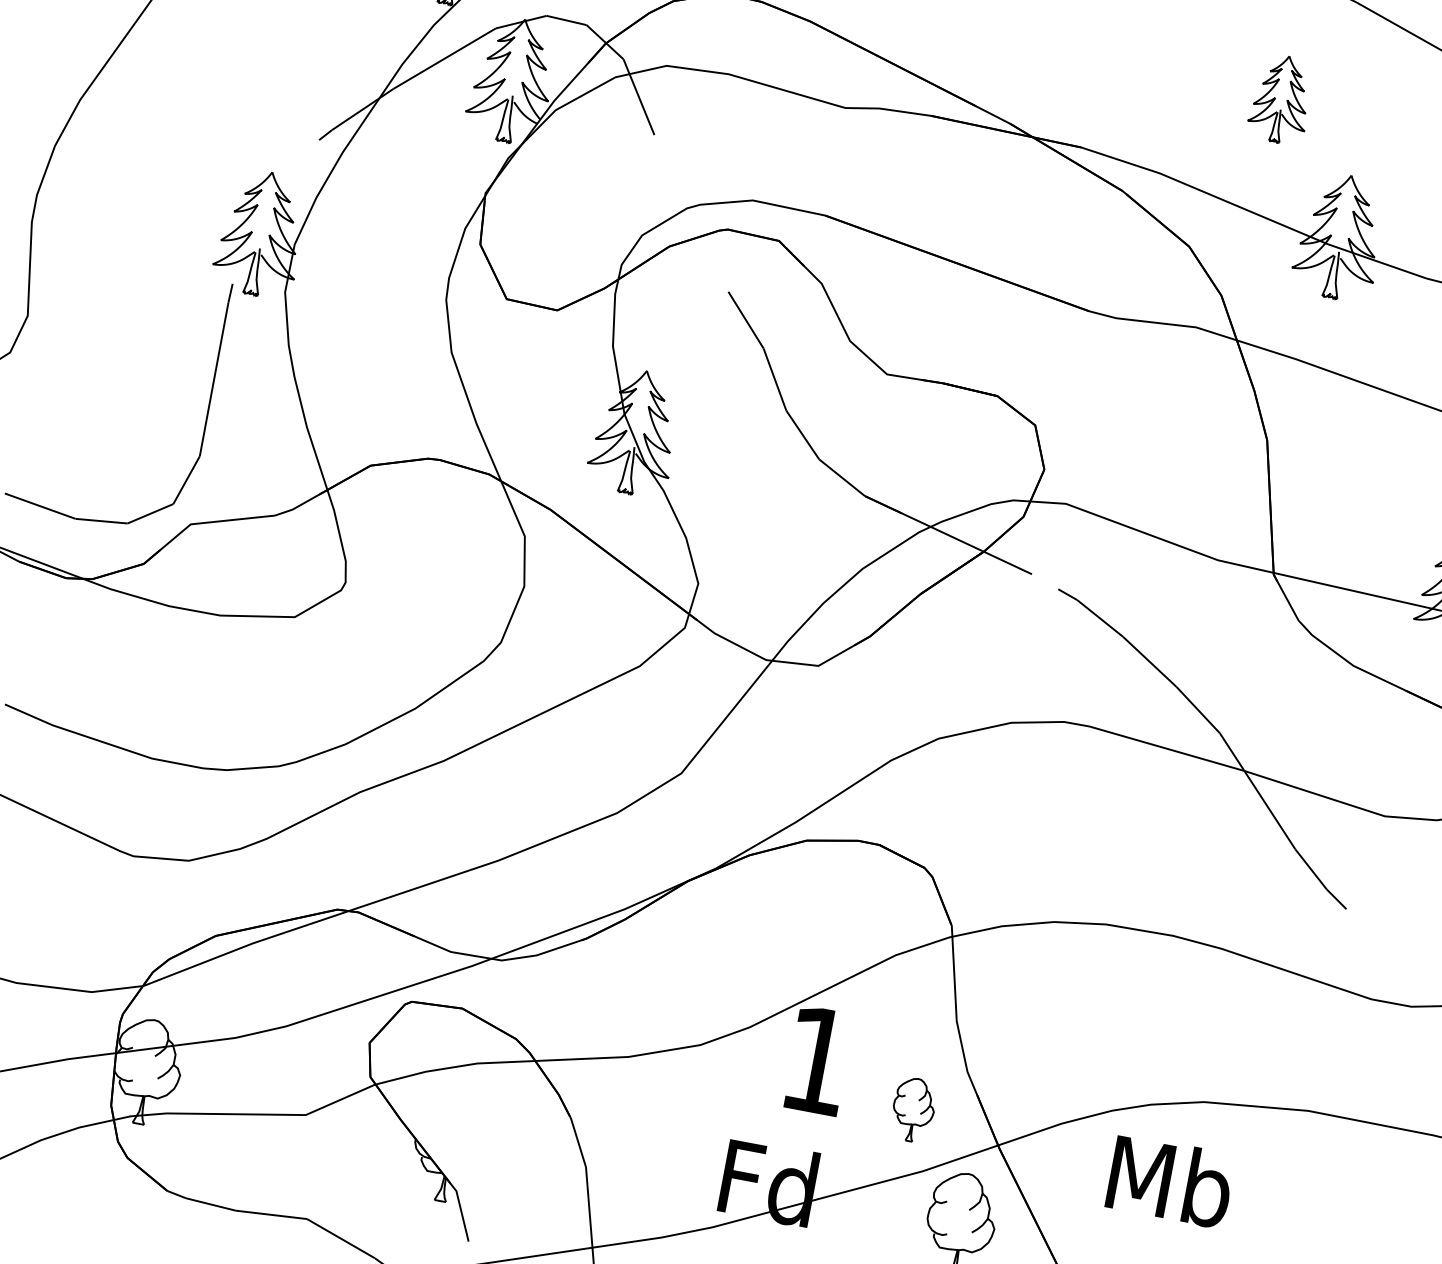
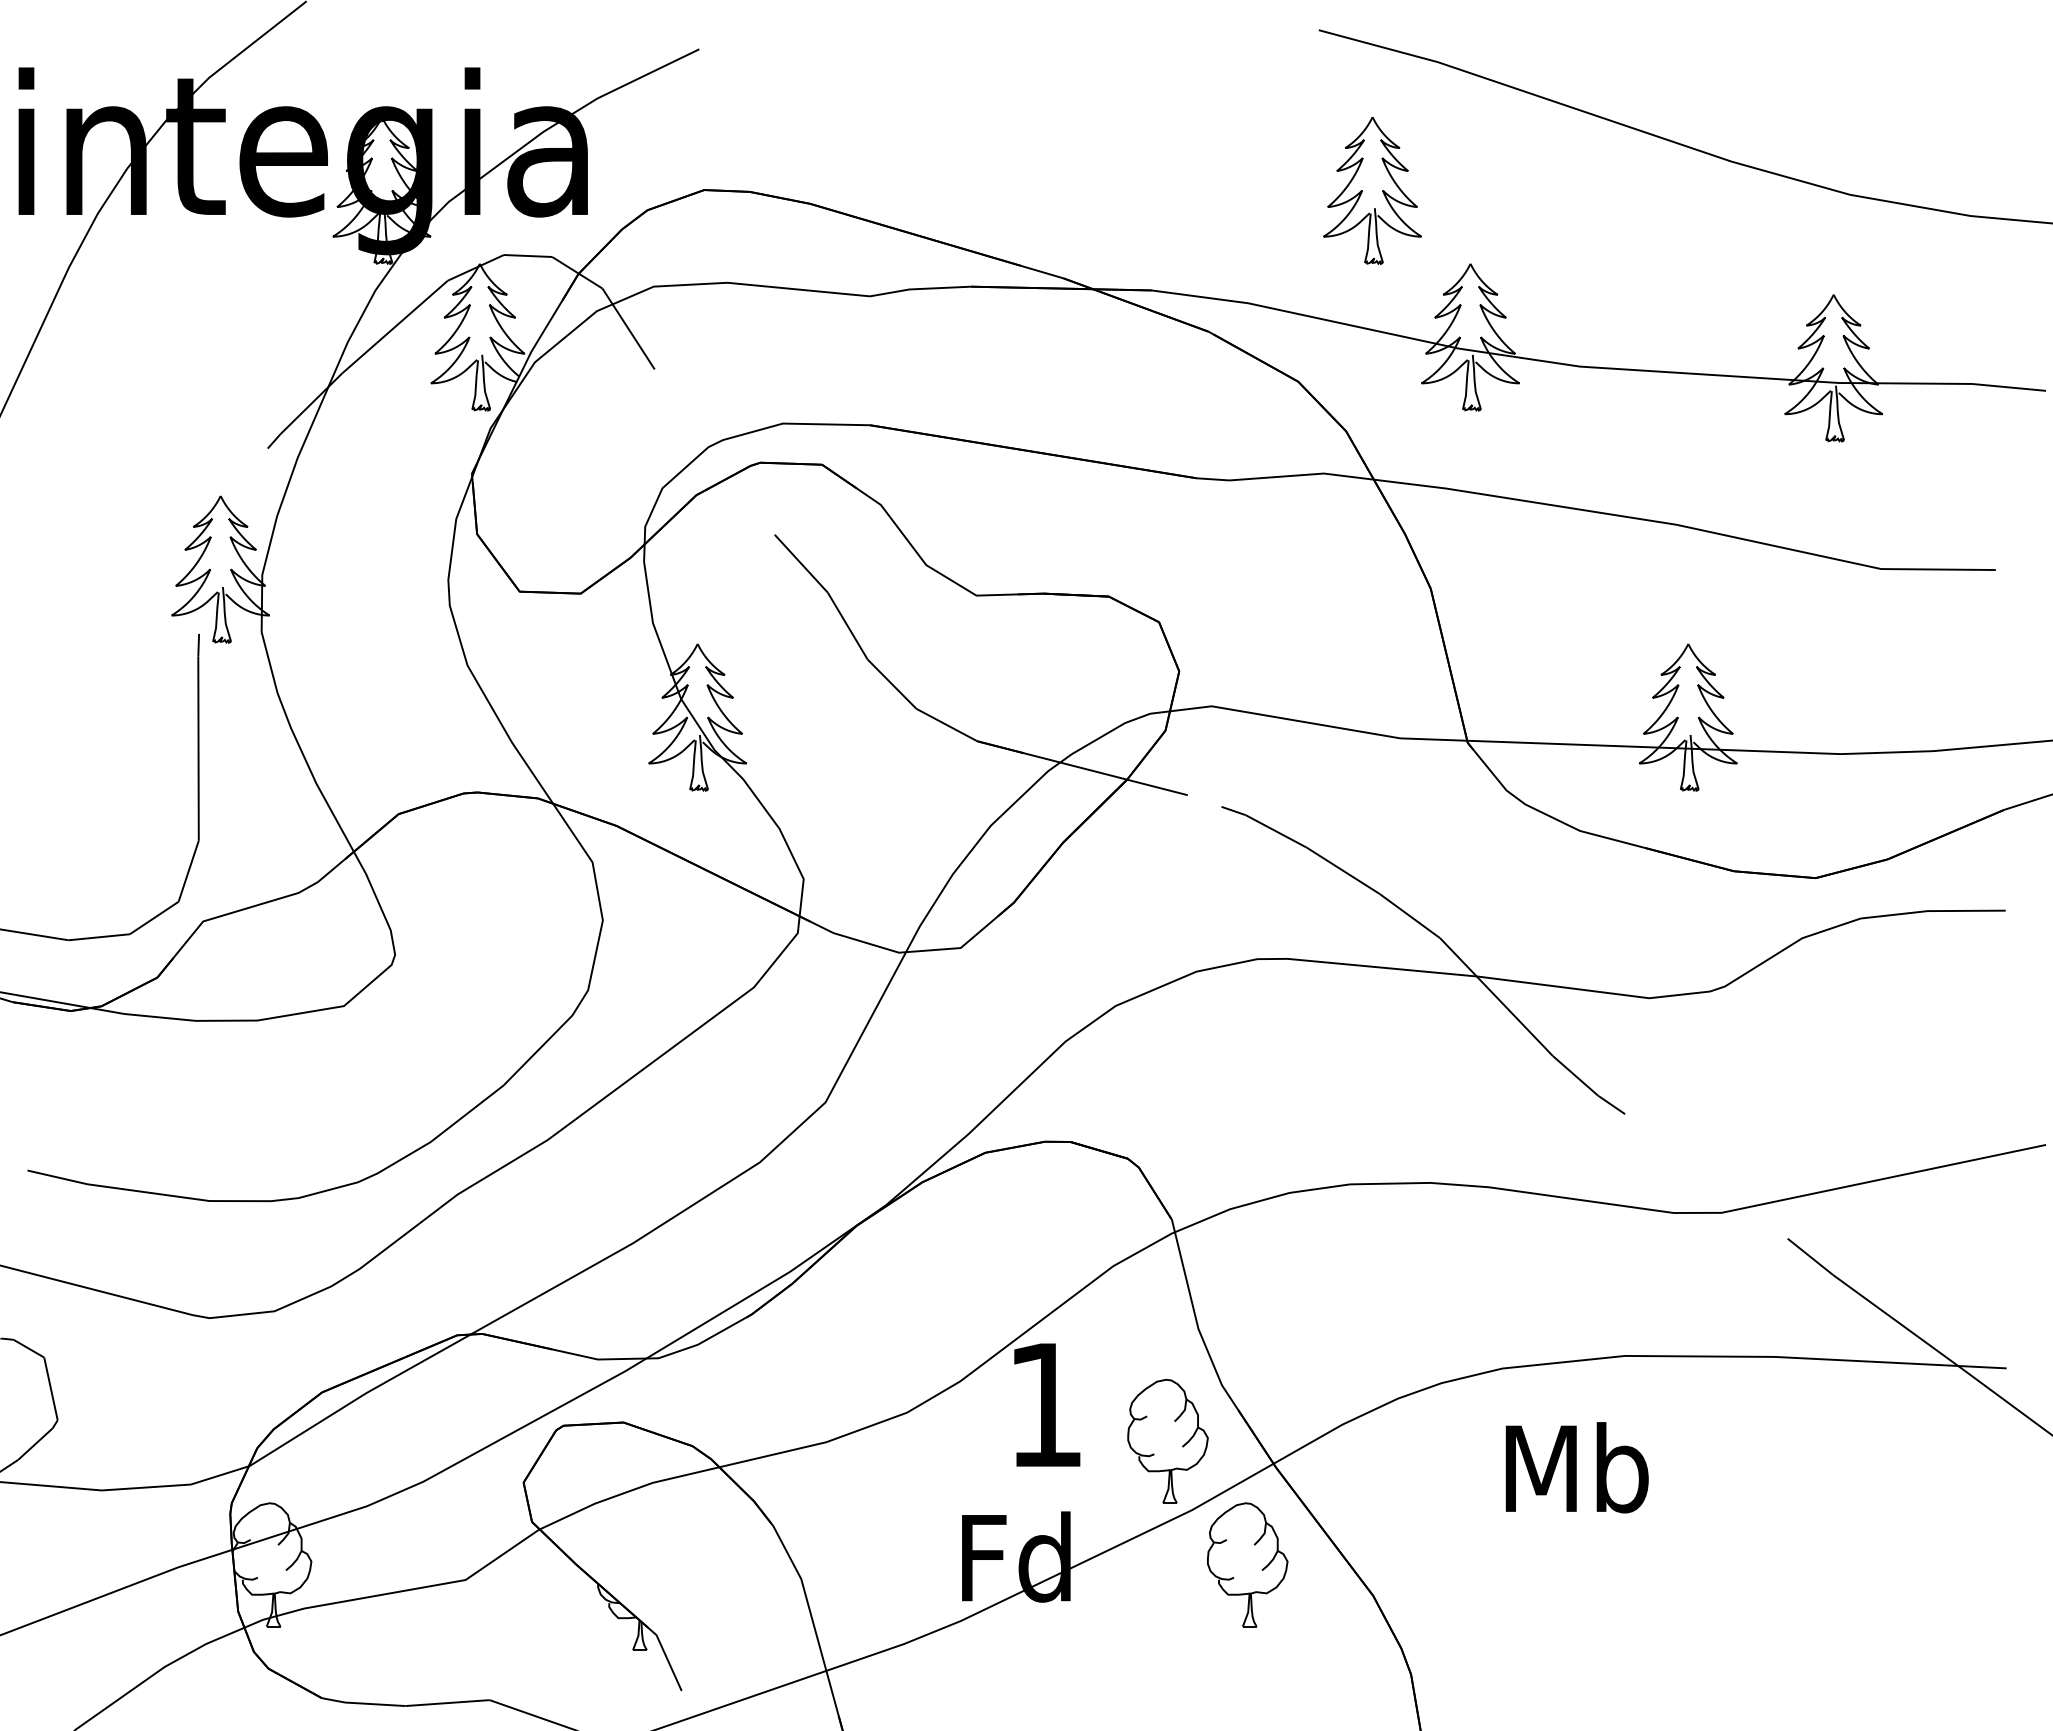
part: (1281, 98) -> (1372, 190), size x1.43
part: (913, 1109) -> (1167, 1440), size x1.67
text: (1170, 1181) -> (1576, 1467), moved

